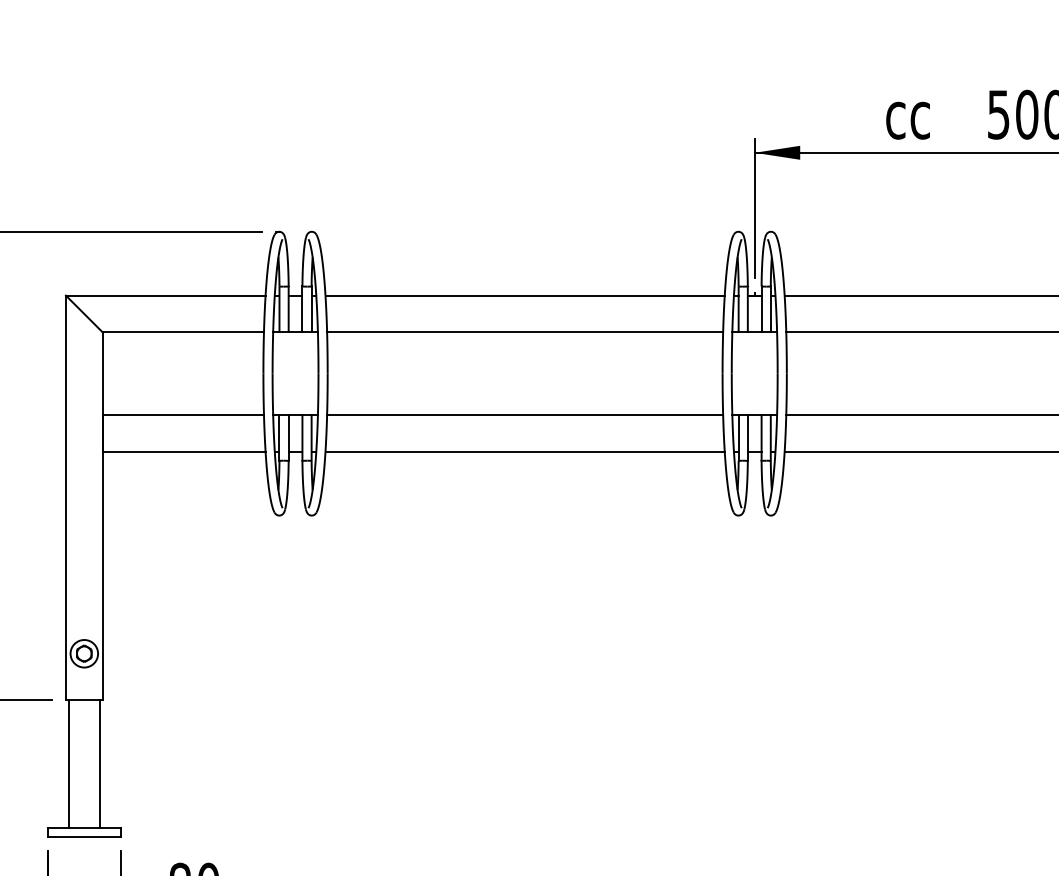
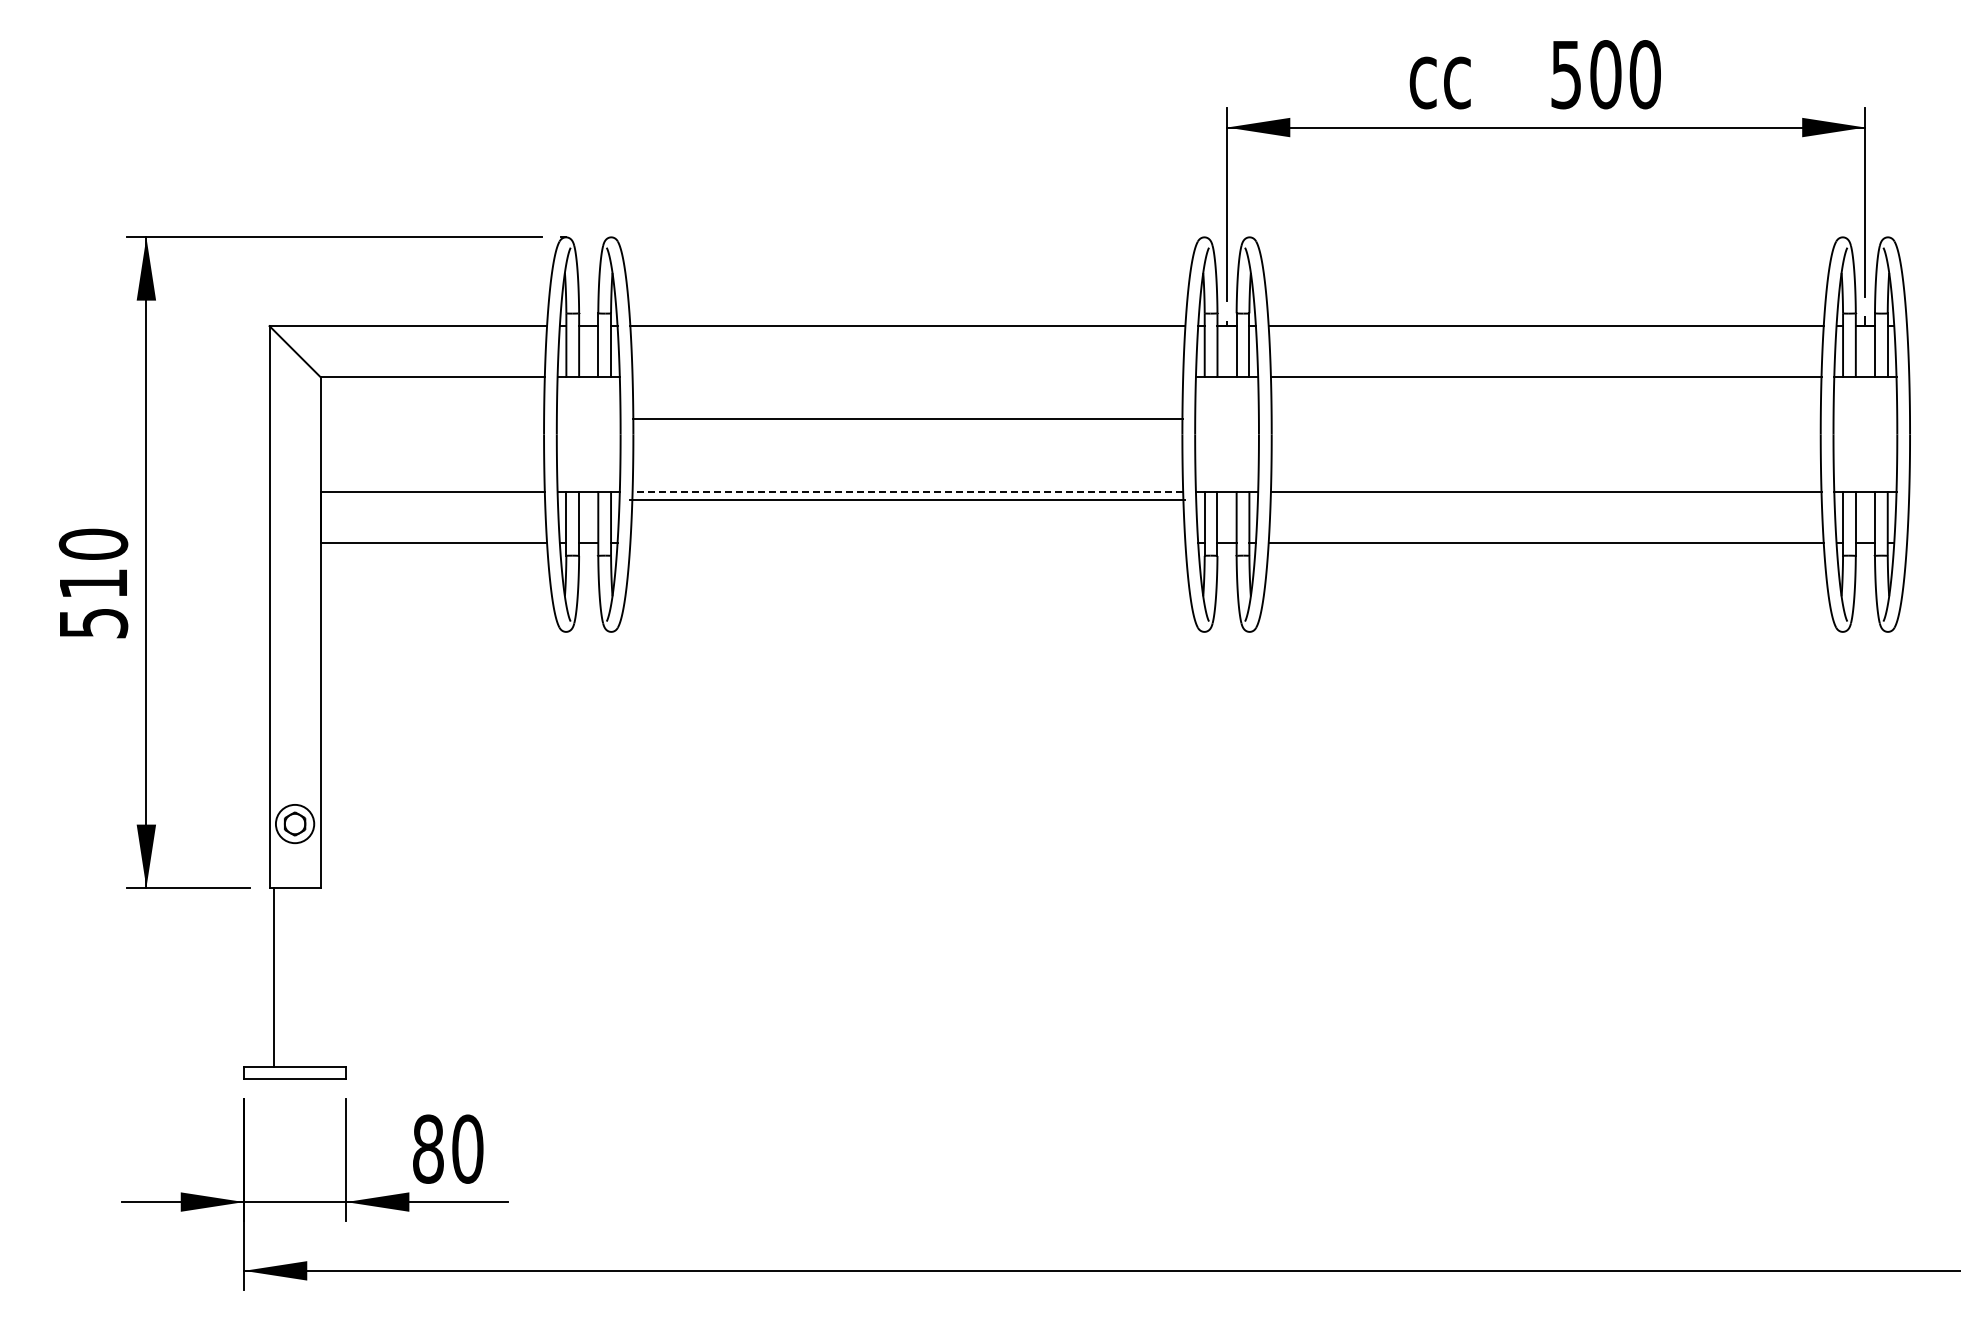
line: (524, 332) -> (907, 419), moved
line: (524, 415) -> (907, 492), solid -> dashed
line: (524, 451) -> (907, 500), moved
line: (99, 763) -> (316, 976), removed

